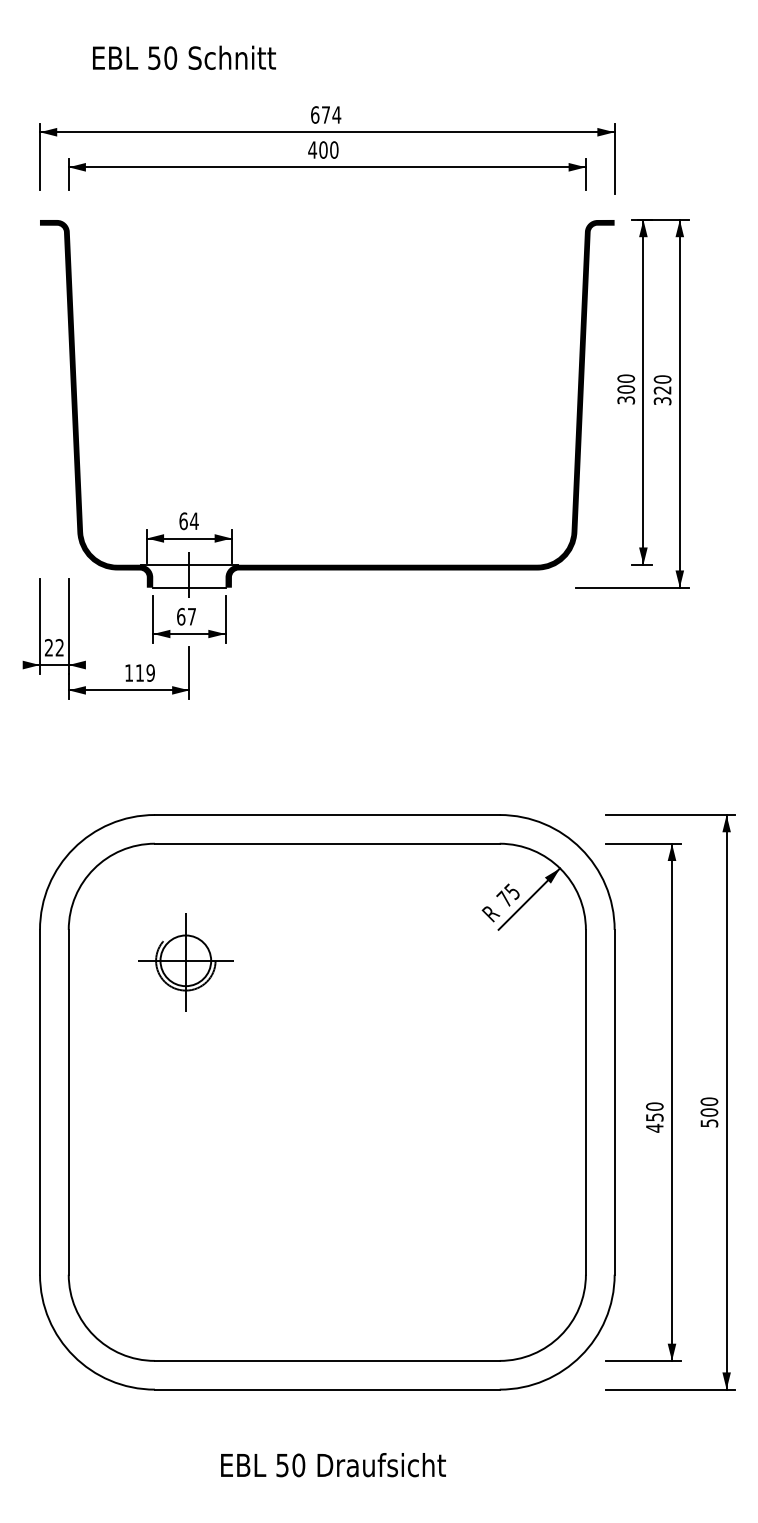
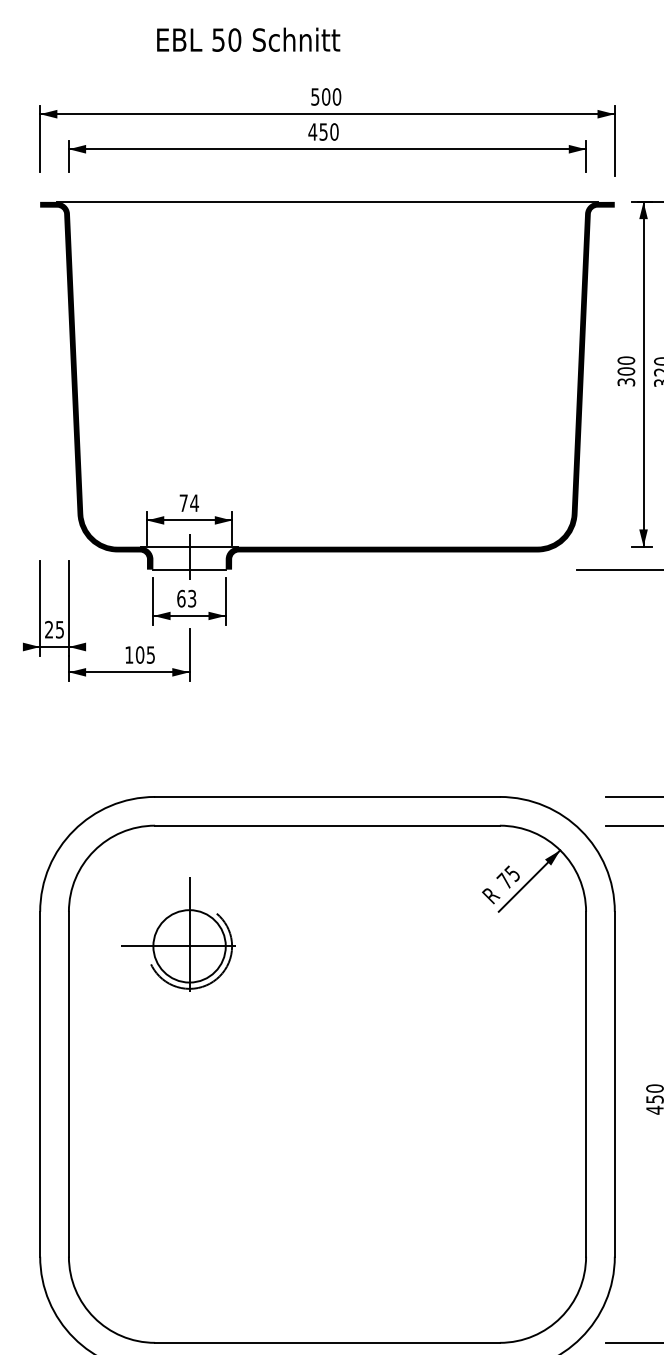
text: (184, 57) -> (248, 39), moved
text: (326, 114) -> (326, 96), 674 -> 500
text: (323, 149) -> (323, 131), 400 -> 450
line: (327, 219) -> (327, 201), added
text: (183, 521) -> (183, 503), 64 -> 74
text: (191, 616) -> (191, 598), 67 -> 63
text: (59, 647) -> (59, 629), 22 -> 25
text: (144, 672) -> (144, 654), 119 -> 105
part: (177, 952) -> (177, 934), size x1.43

